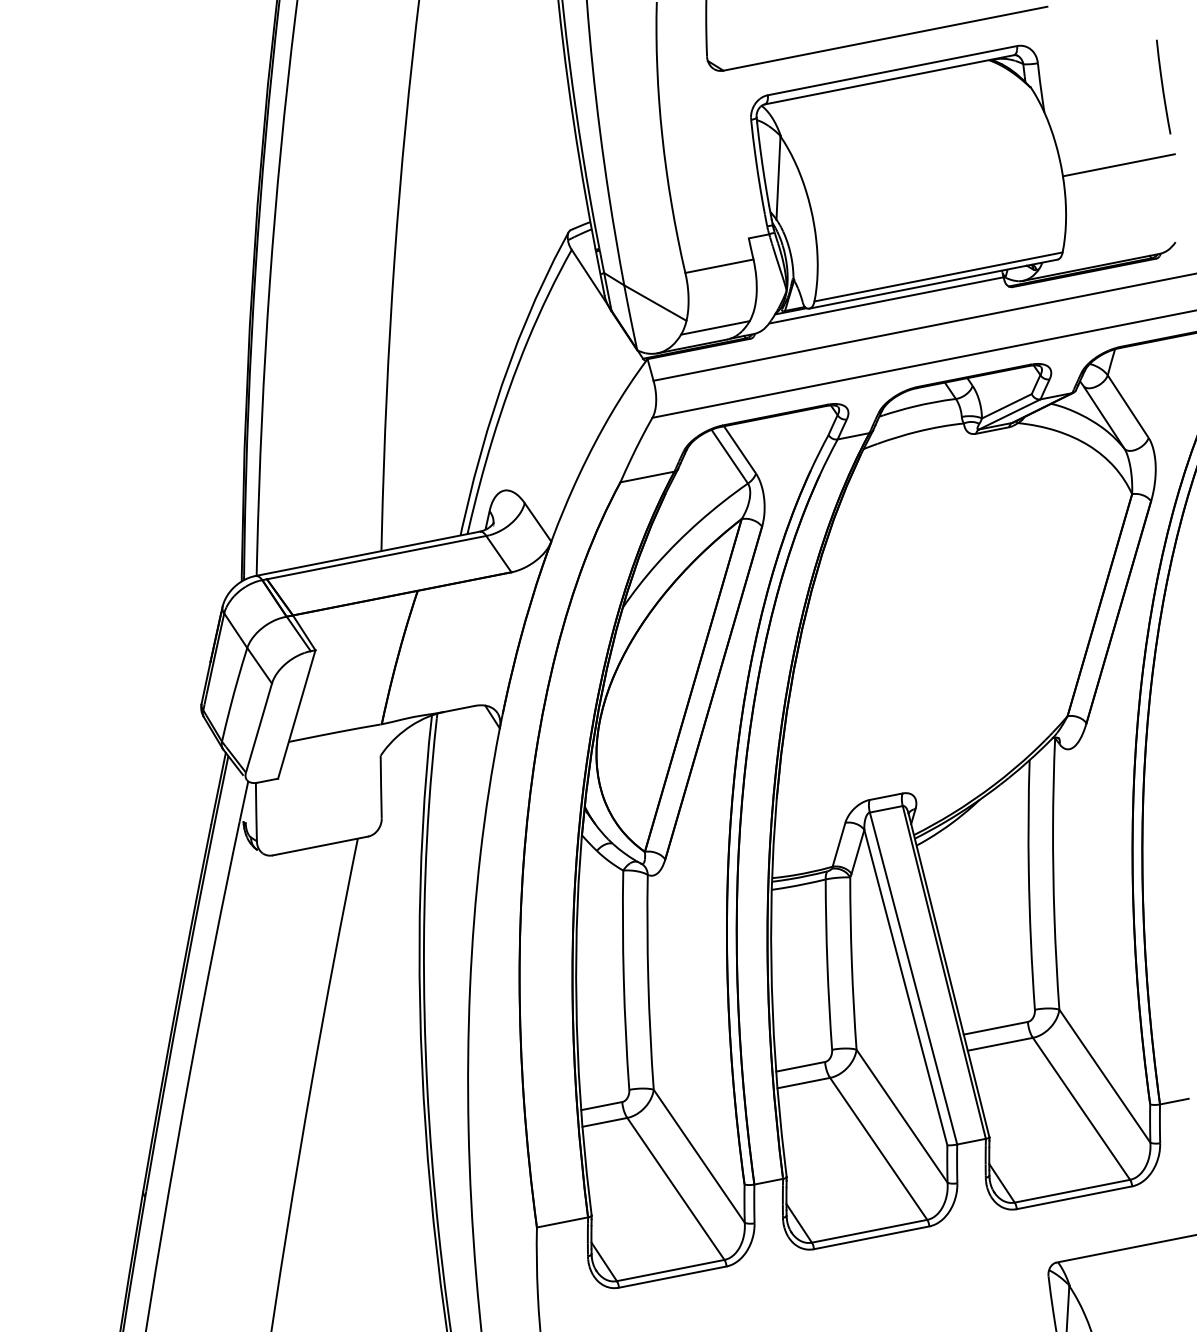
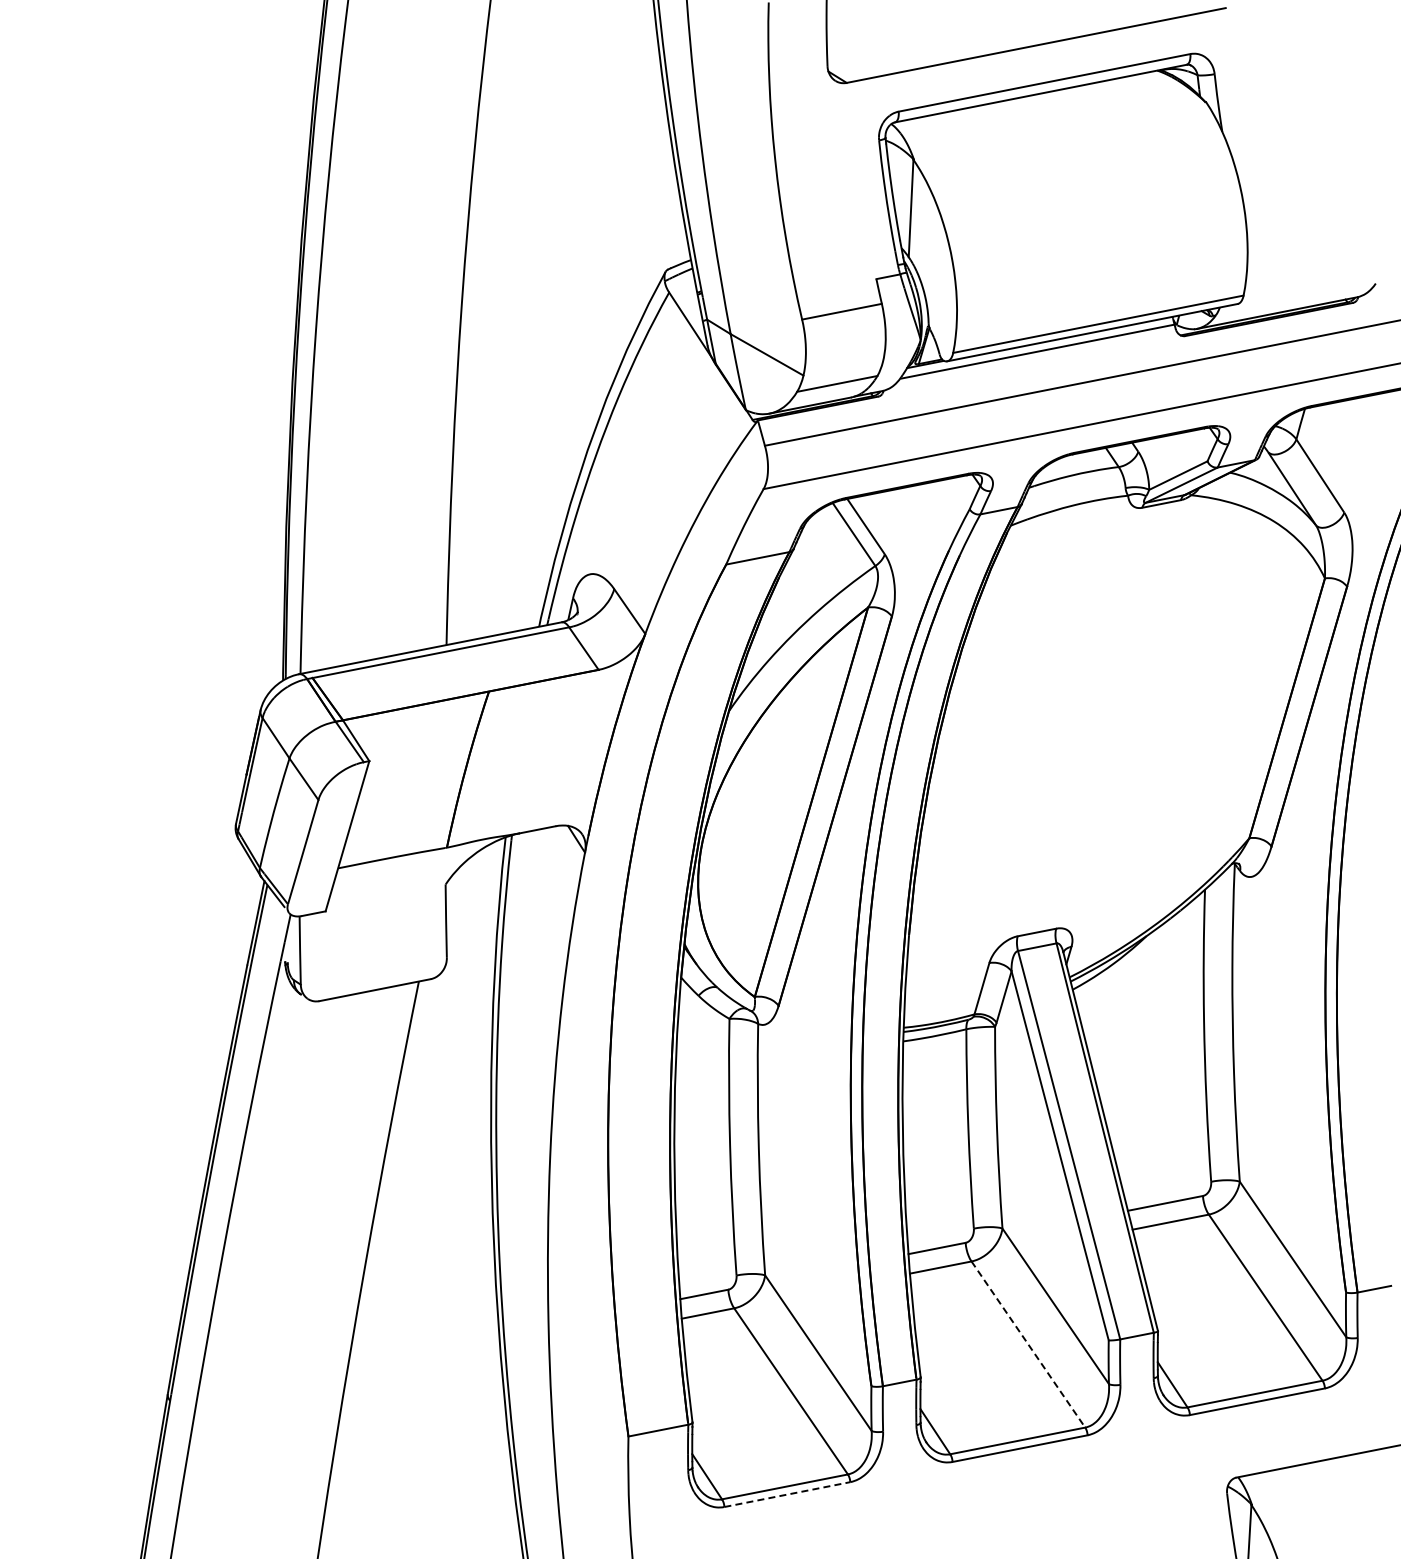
curve: (1163, 86) -> (1361, 101), removed
line: (1118, 165) -> (1308, 193), removed
line: (878, 1148) -> (1028, 1344), solid -> dashed
line: (672, 1277) -> (787, 1494), solid -> dashed

